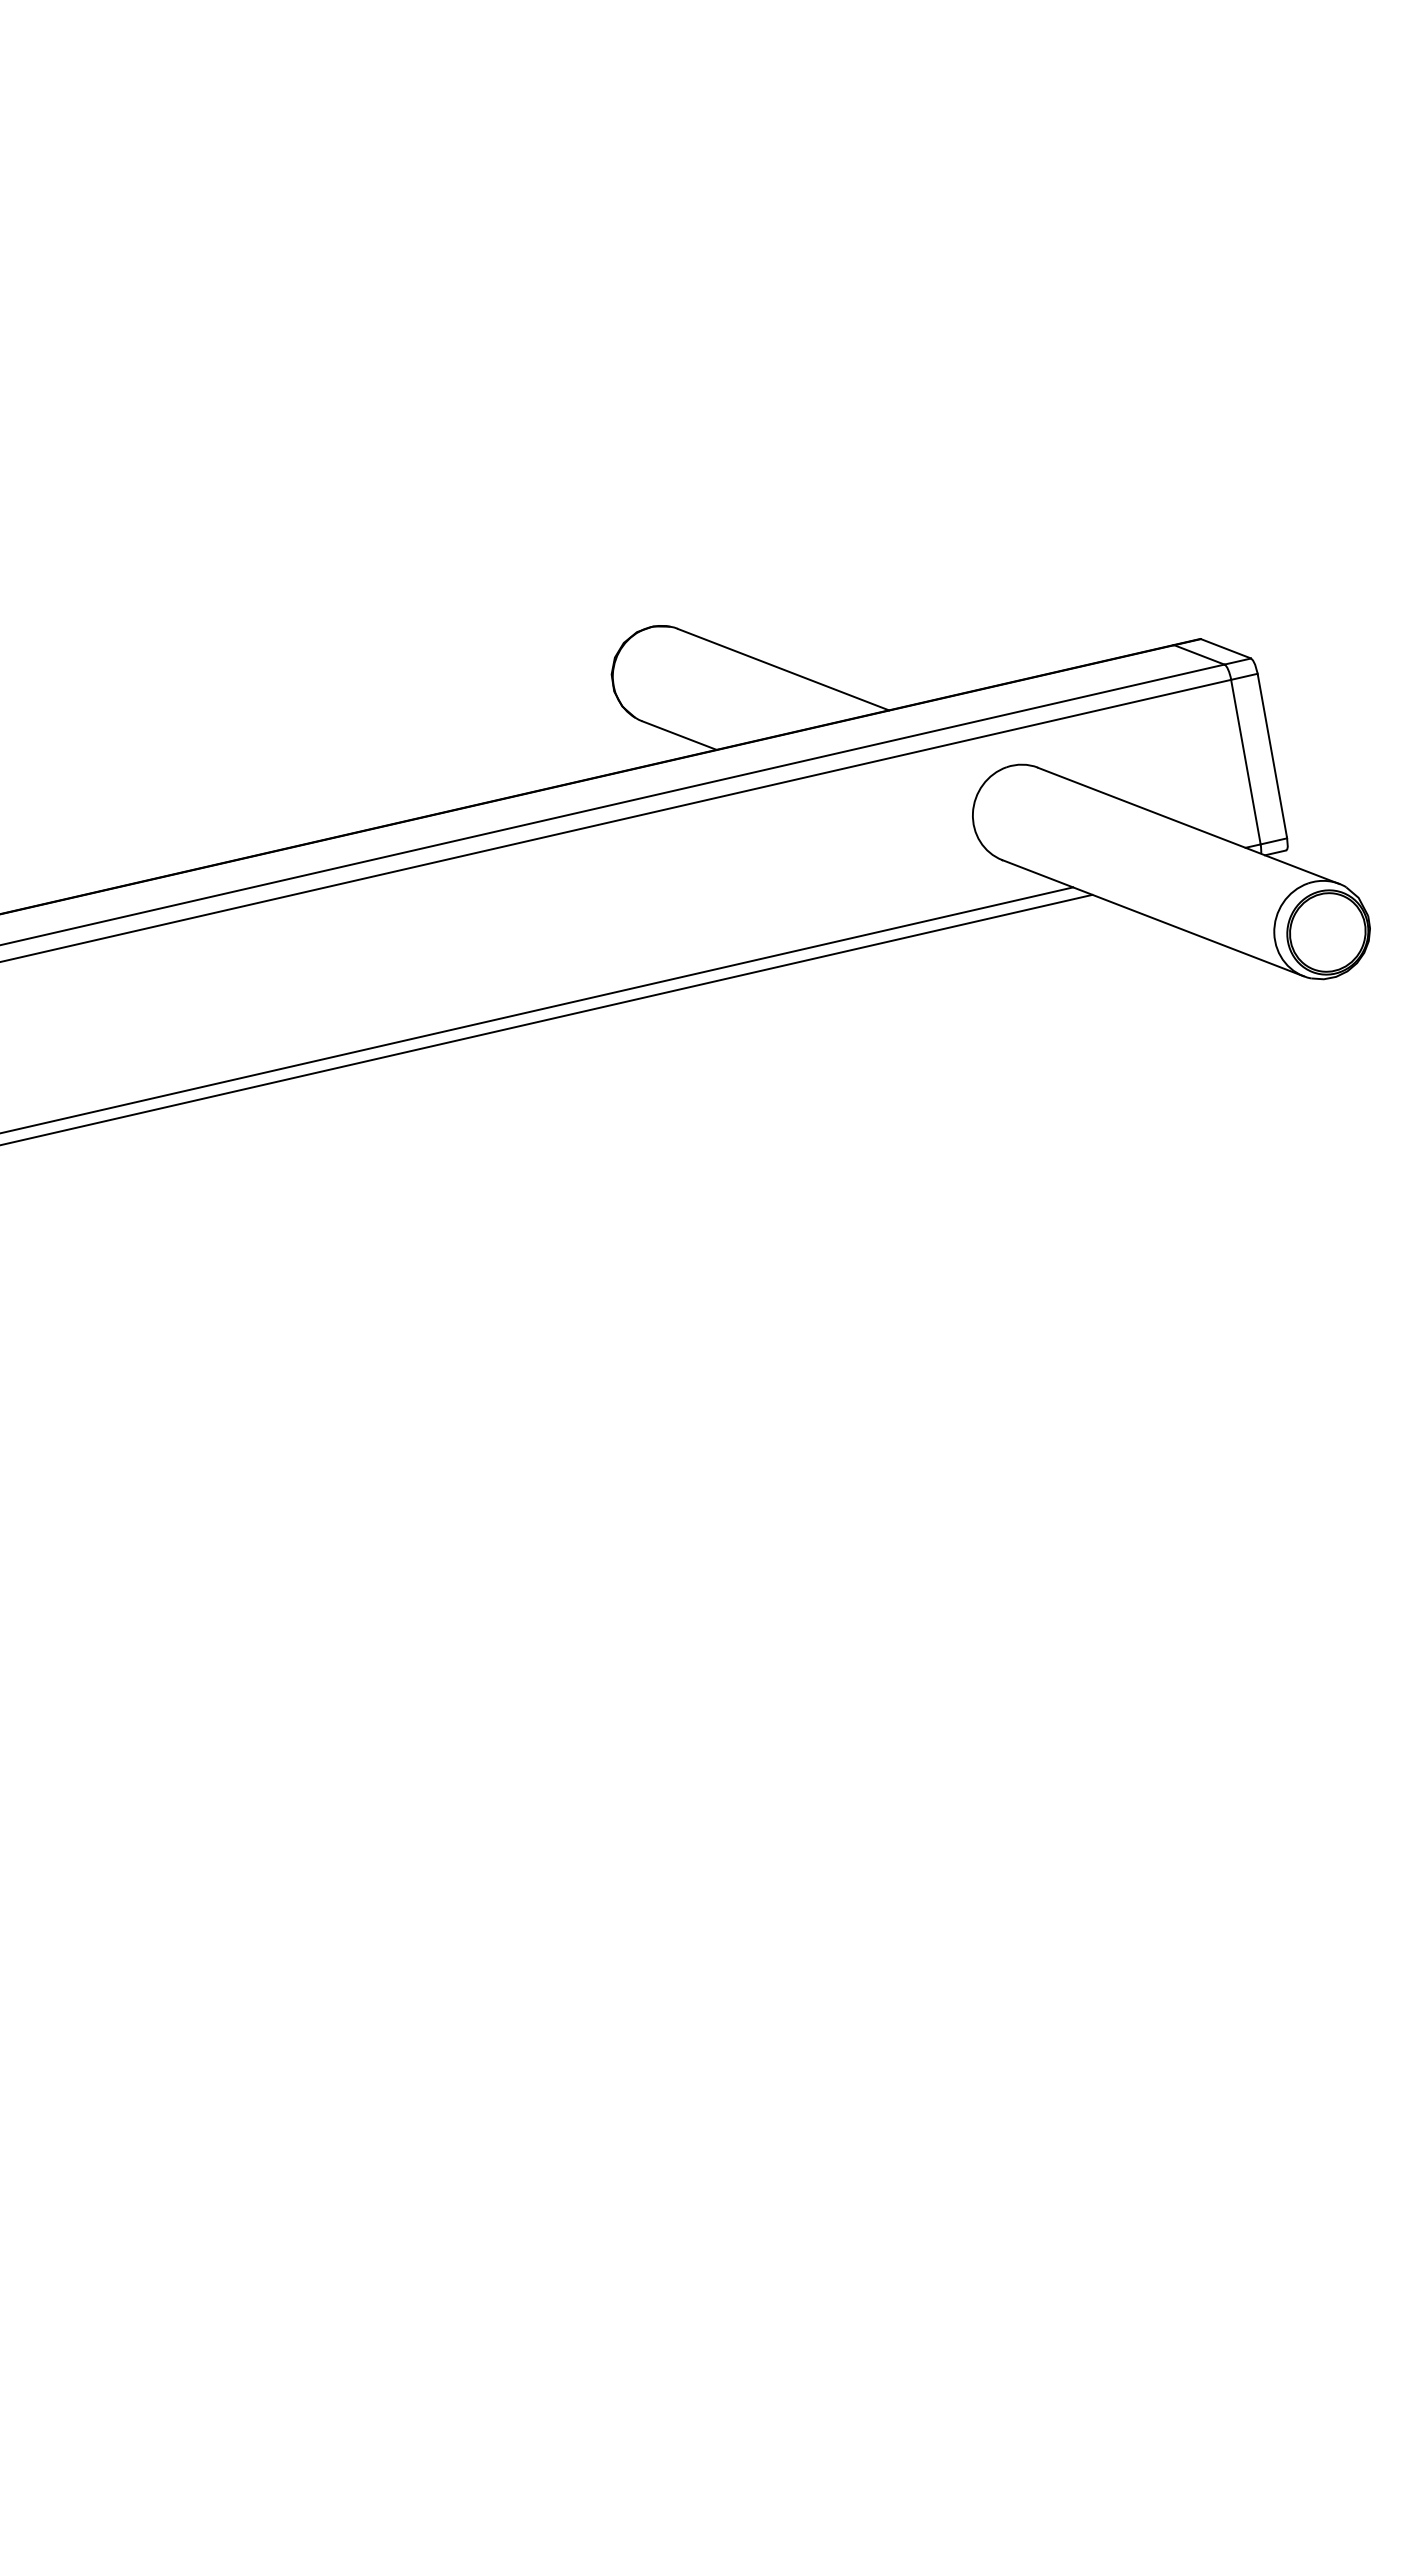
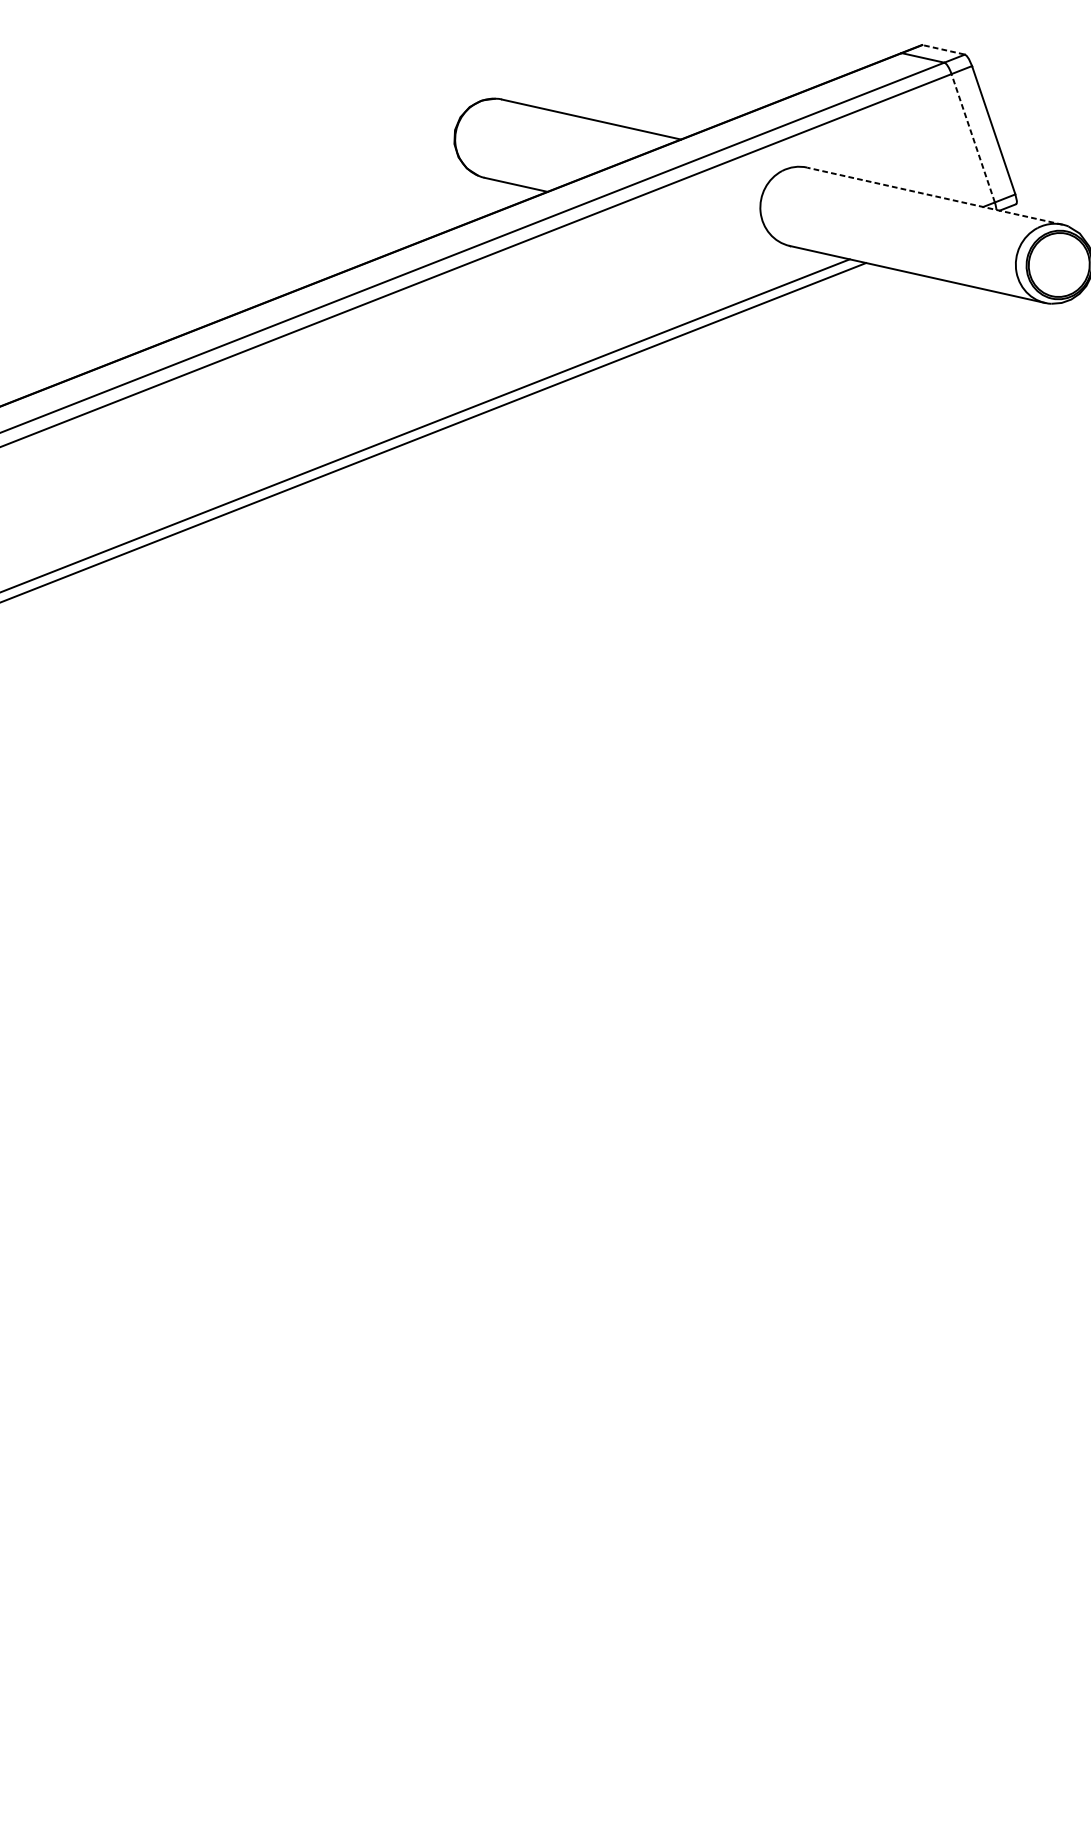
line: (1225, 648) -> (943, 49), solid -> dashed
line: (1245, 762) -> (972, 138), solid -> dashed
line: (1188, 825) -> (934, 195), solid -> dashed

